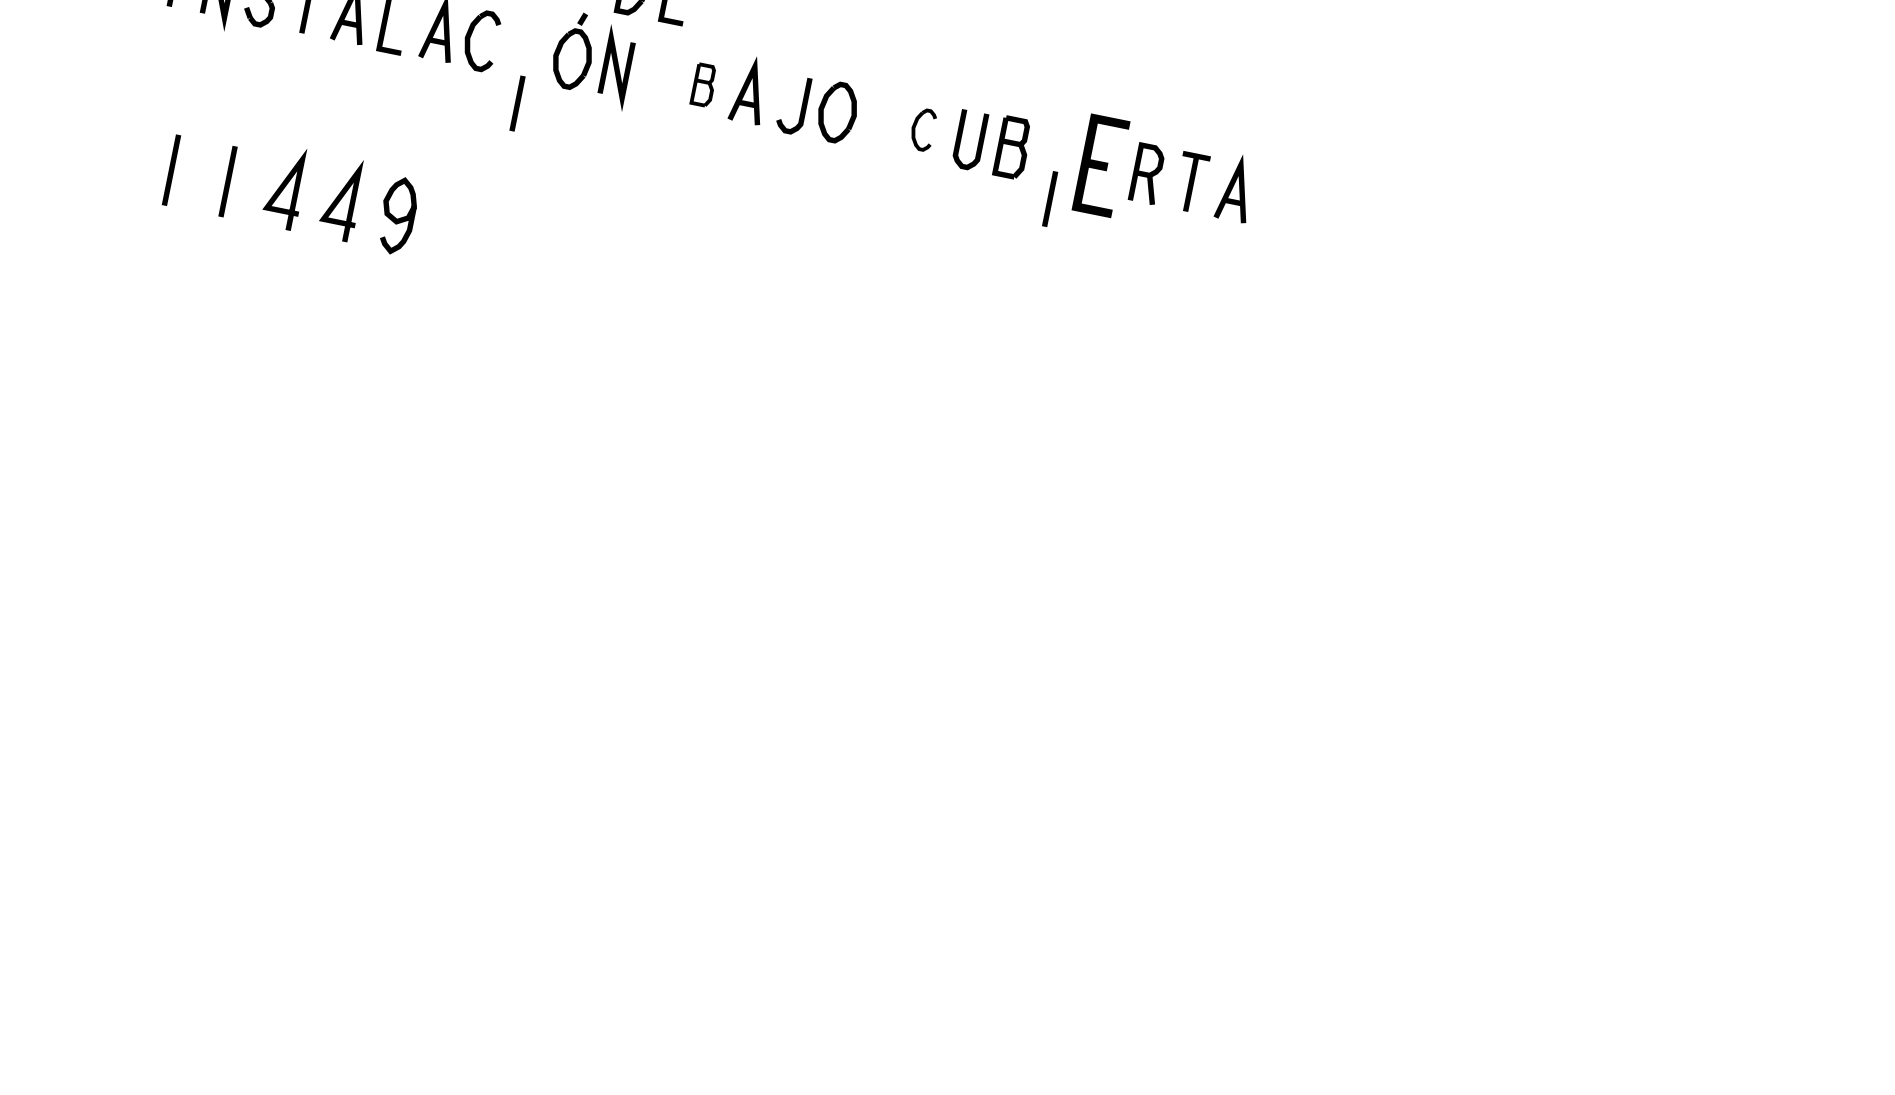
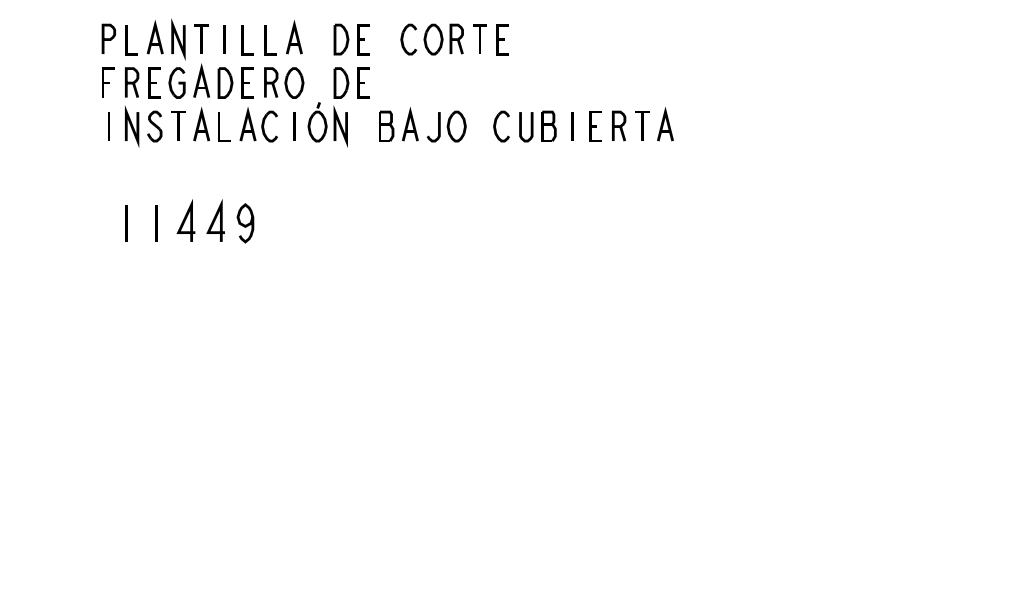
part: (704, 83) -> (386, 125), size x1.43
line: (517, 103) -> (294, 126), moved
part: (922, 129) -> (501, 126), size x1.43
part: (1102, 165) -> (595, 126), size x0.62
line: (1049, 198) -> (572, 126), moved

